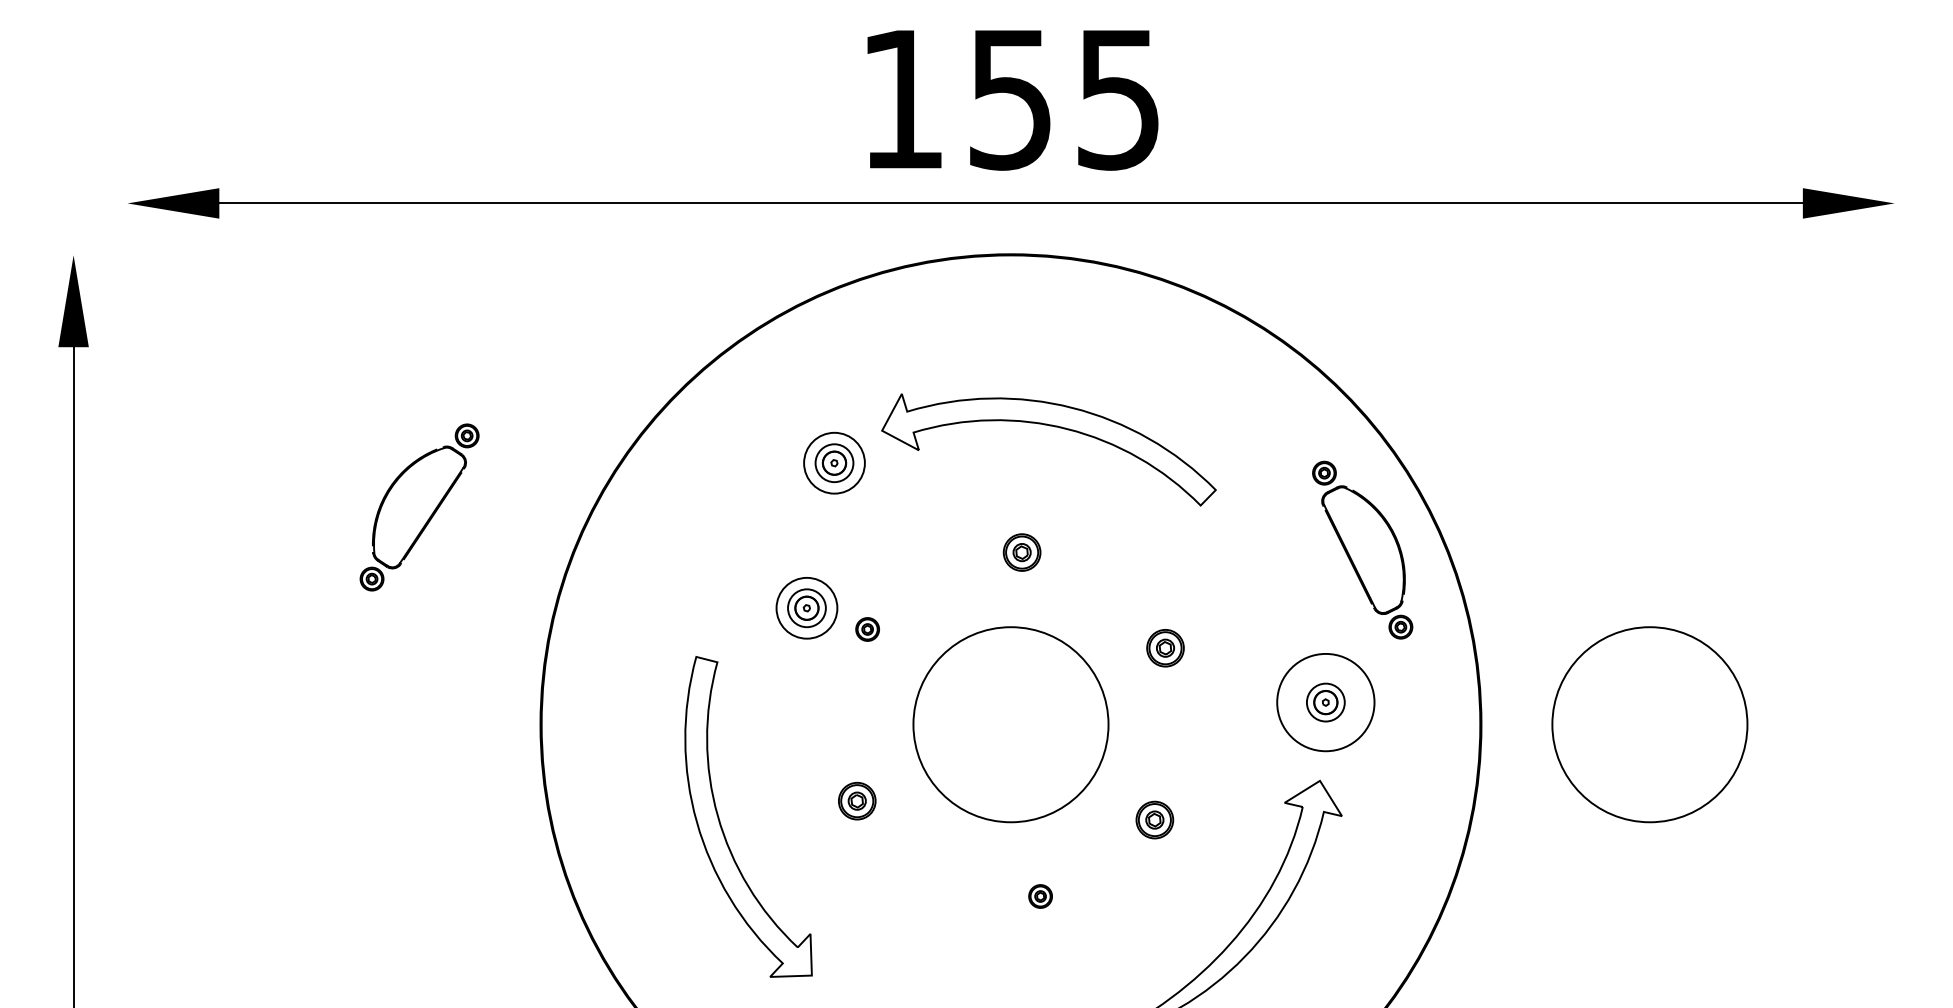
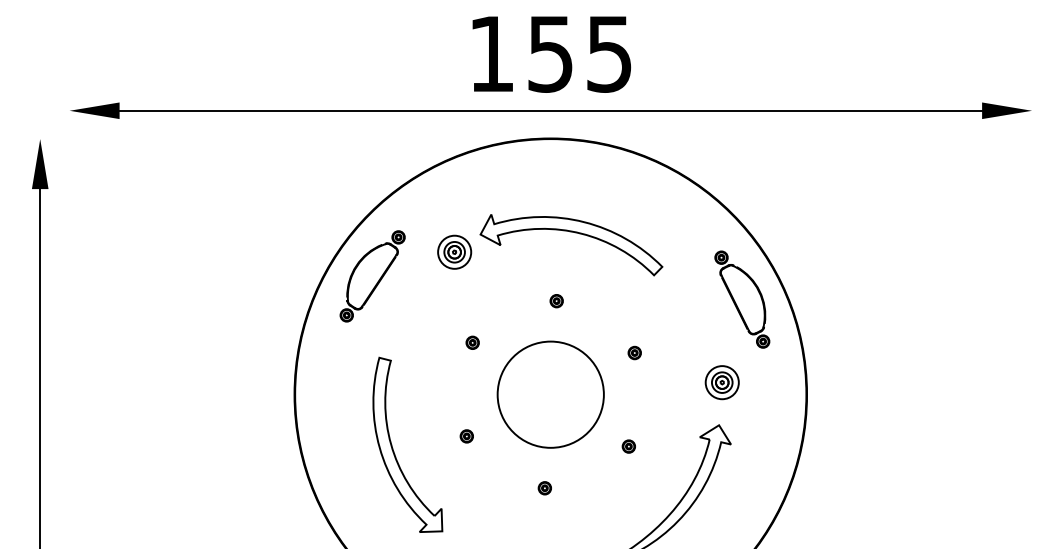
part: (419, 507) -> (372, 276), moved
part: (1021, 553) -> (556, 301), size x0.62
part: (806, 606) -> (439, 330), removed
part: (1164, 647) -> (634, 352), size x0.62
circle: (1324, 702) -> (721, 382), size x0.62
circle: (1649, 724) -> (898, 394), removed
part: (856, 801) -> (466, 436), size x0.62
part: (1153, 819) -> (628, 446), size x0.62
part: (1039, 896) -> (544, 488), moved

